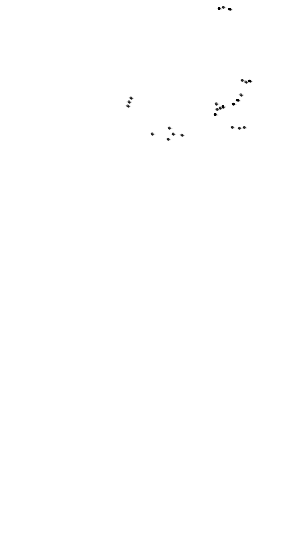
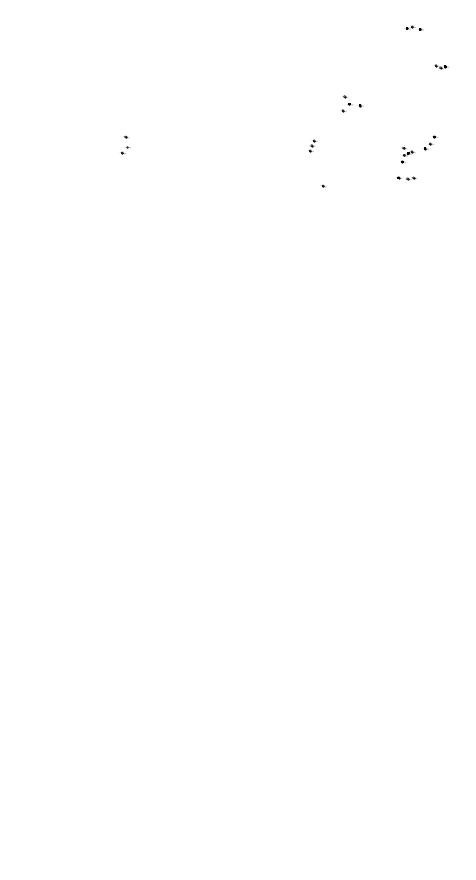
part: (246, 80) -> (441, 66), moved
part: (129, 101) -> (312, 145), moved
part: (238, 127) -> (406, 178), moved
part: (175, 133) -> (352, 103), moved

